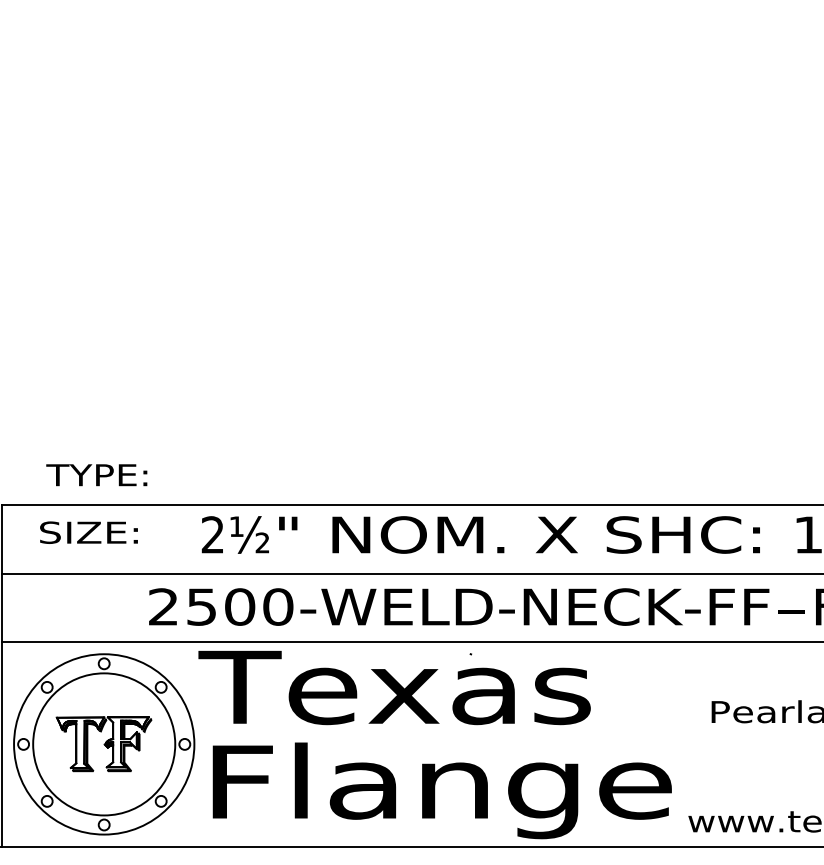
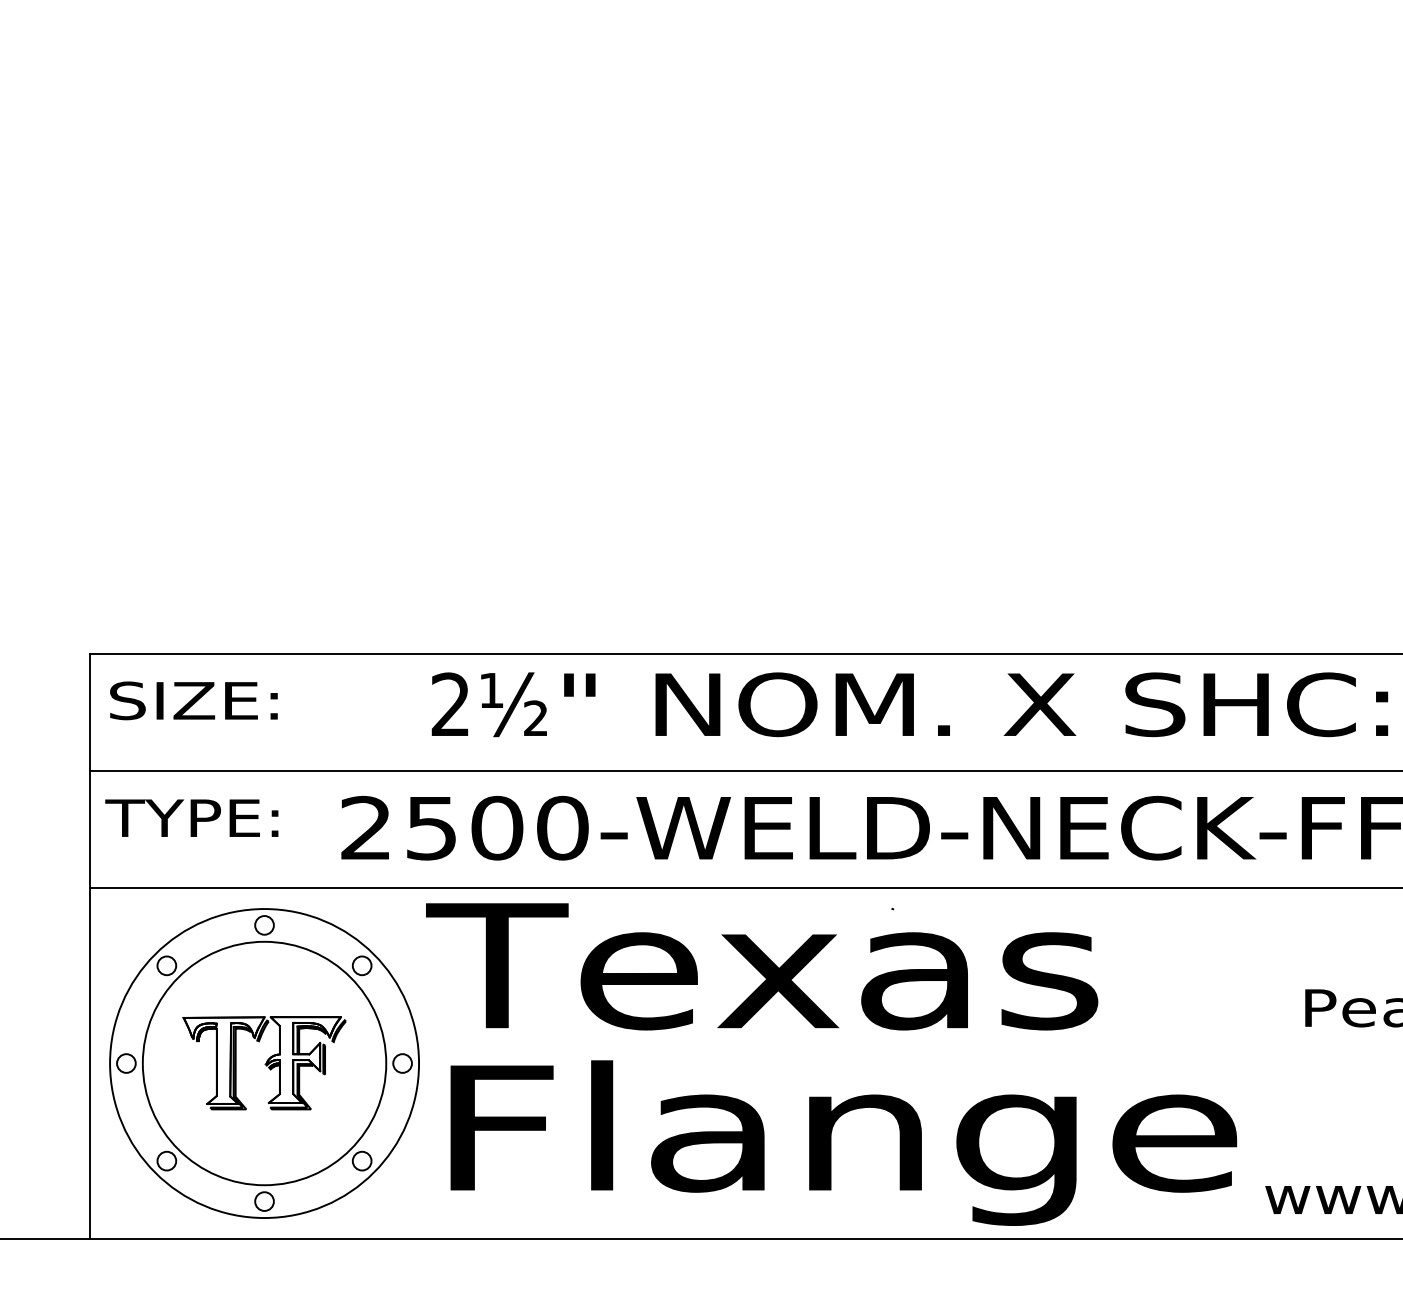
text: (96, 475) -> (191, 818), moved
text: (88, 532) -> (193, 700), moved

